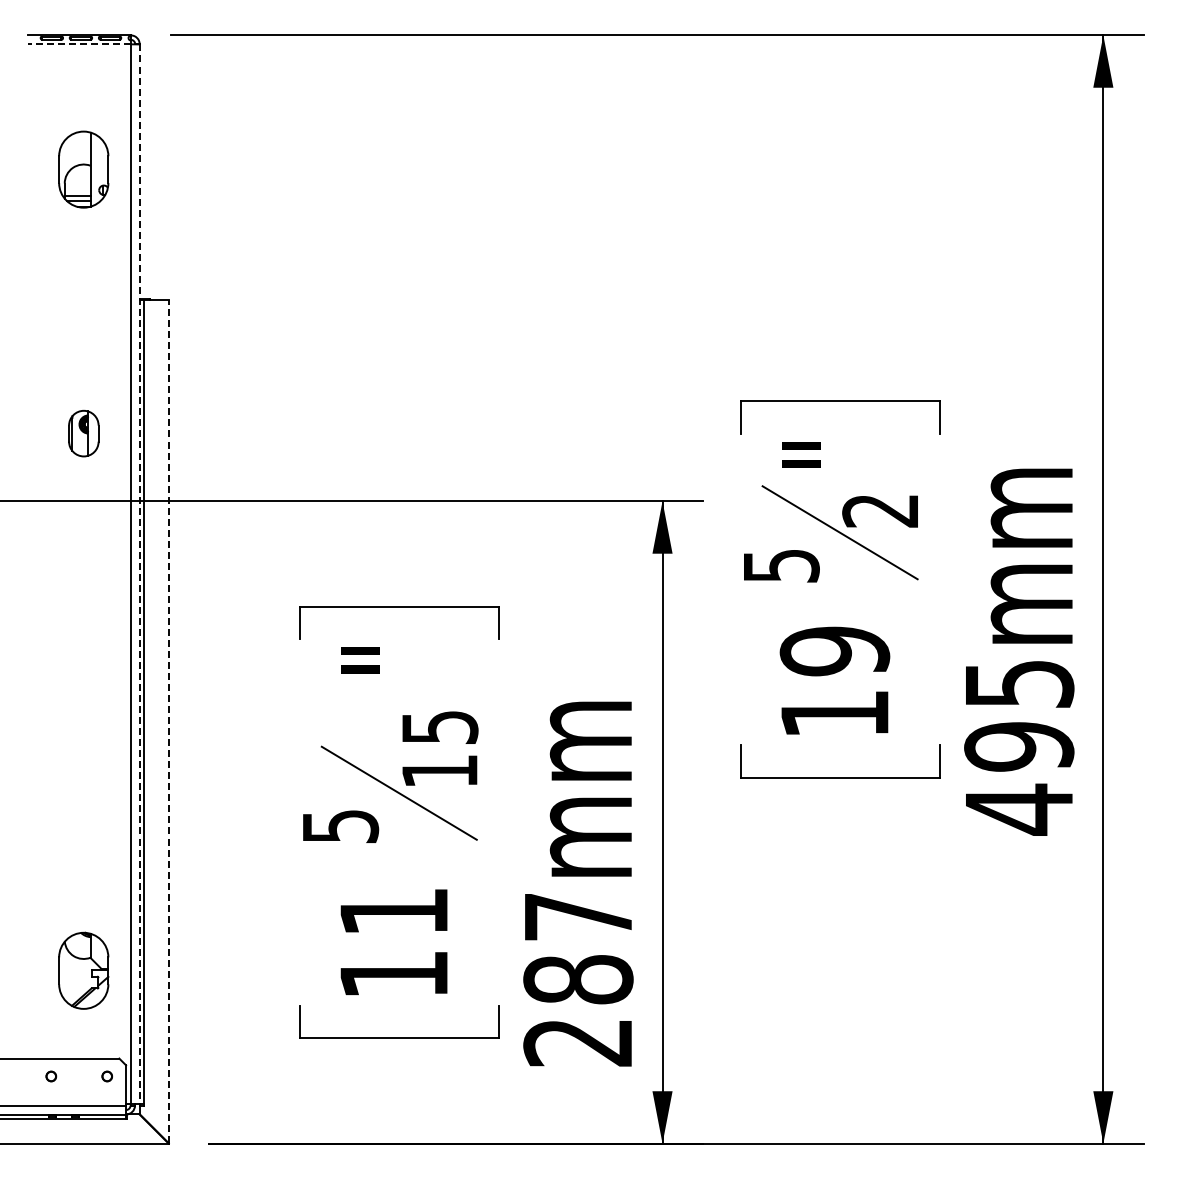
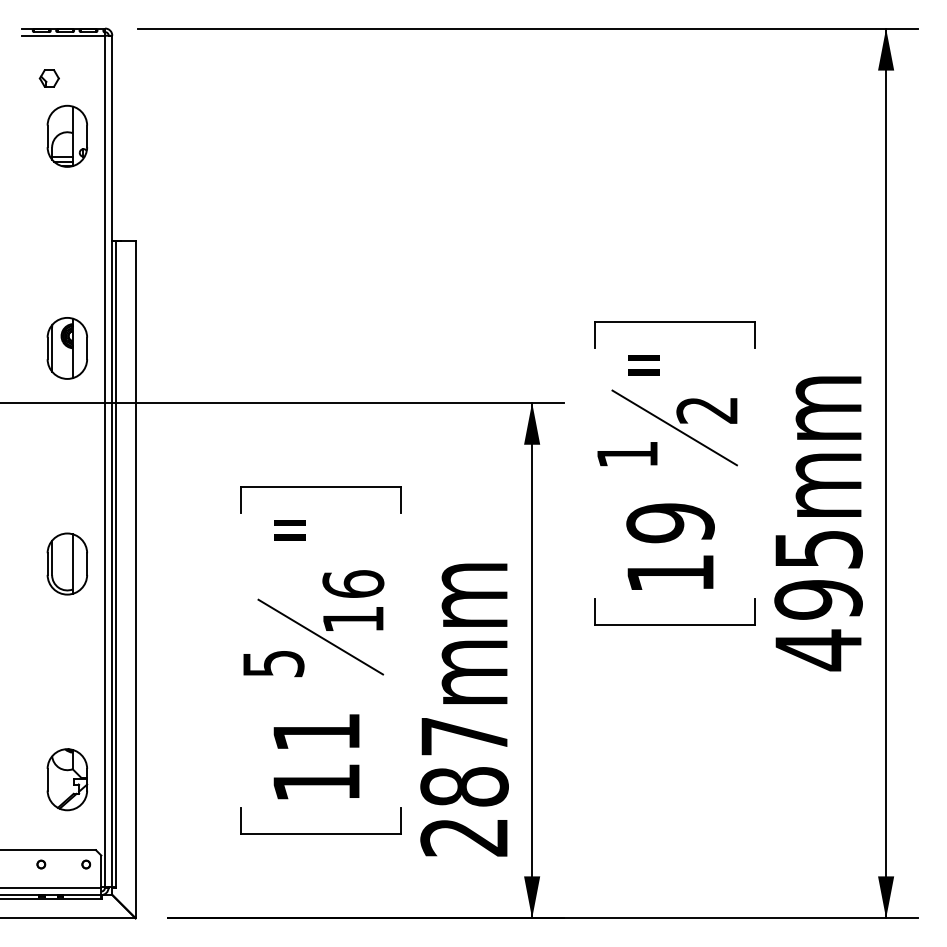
line: (78, 44) -> (63, 35), dashed -> solid
part: (61, 97) -> (49, 78), added
part: (83, 433) -> (67, 348), size x1.67
text: (781, 566) -> (627, 455), 5 -> 1
line: (139, 574) -> (112, 461), dashed -> solid
part: (83, 702) -> (67, 564), added
line: (168, 721) -> (135, 579), dashed -> solid
text: (439, 726) -> (353, 583), 15 -> 16

